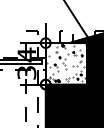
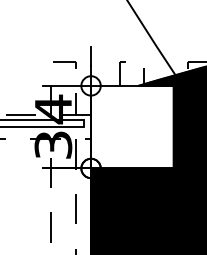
hatch: (66, 63) -> (132, 126), removed

